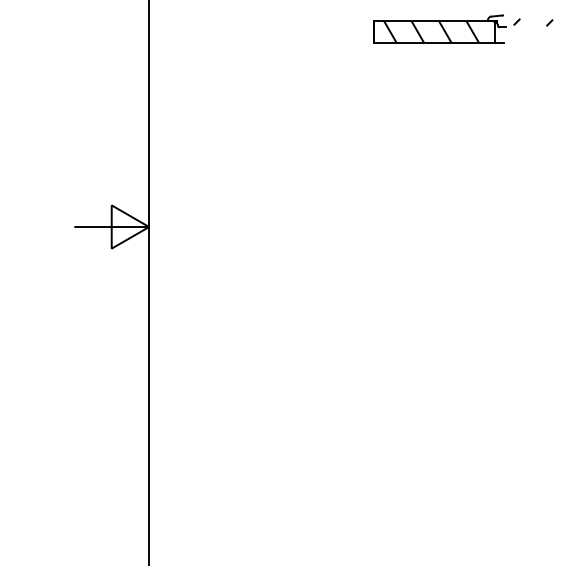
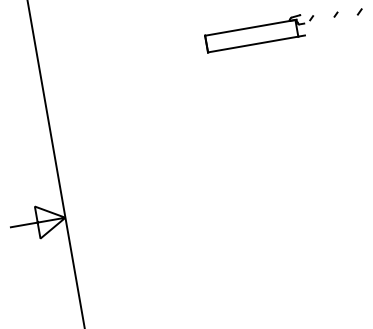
hatch: (439, 31) -> (255, 35), removed

